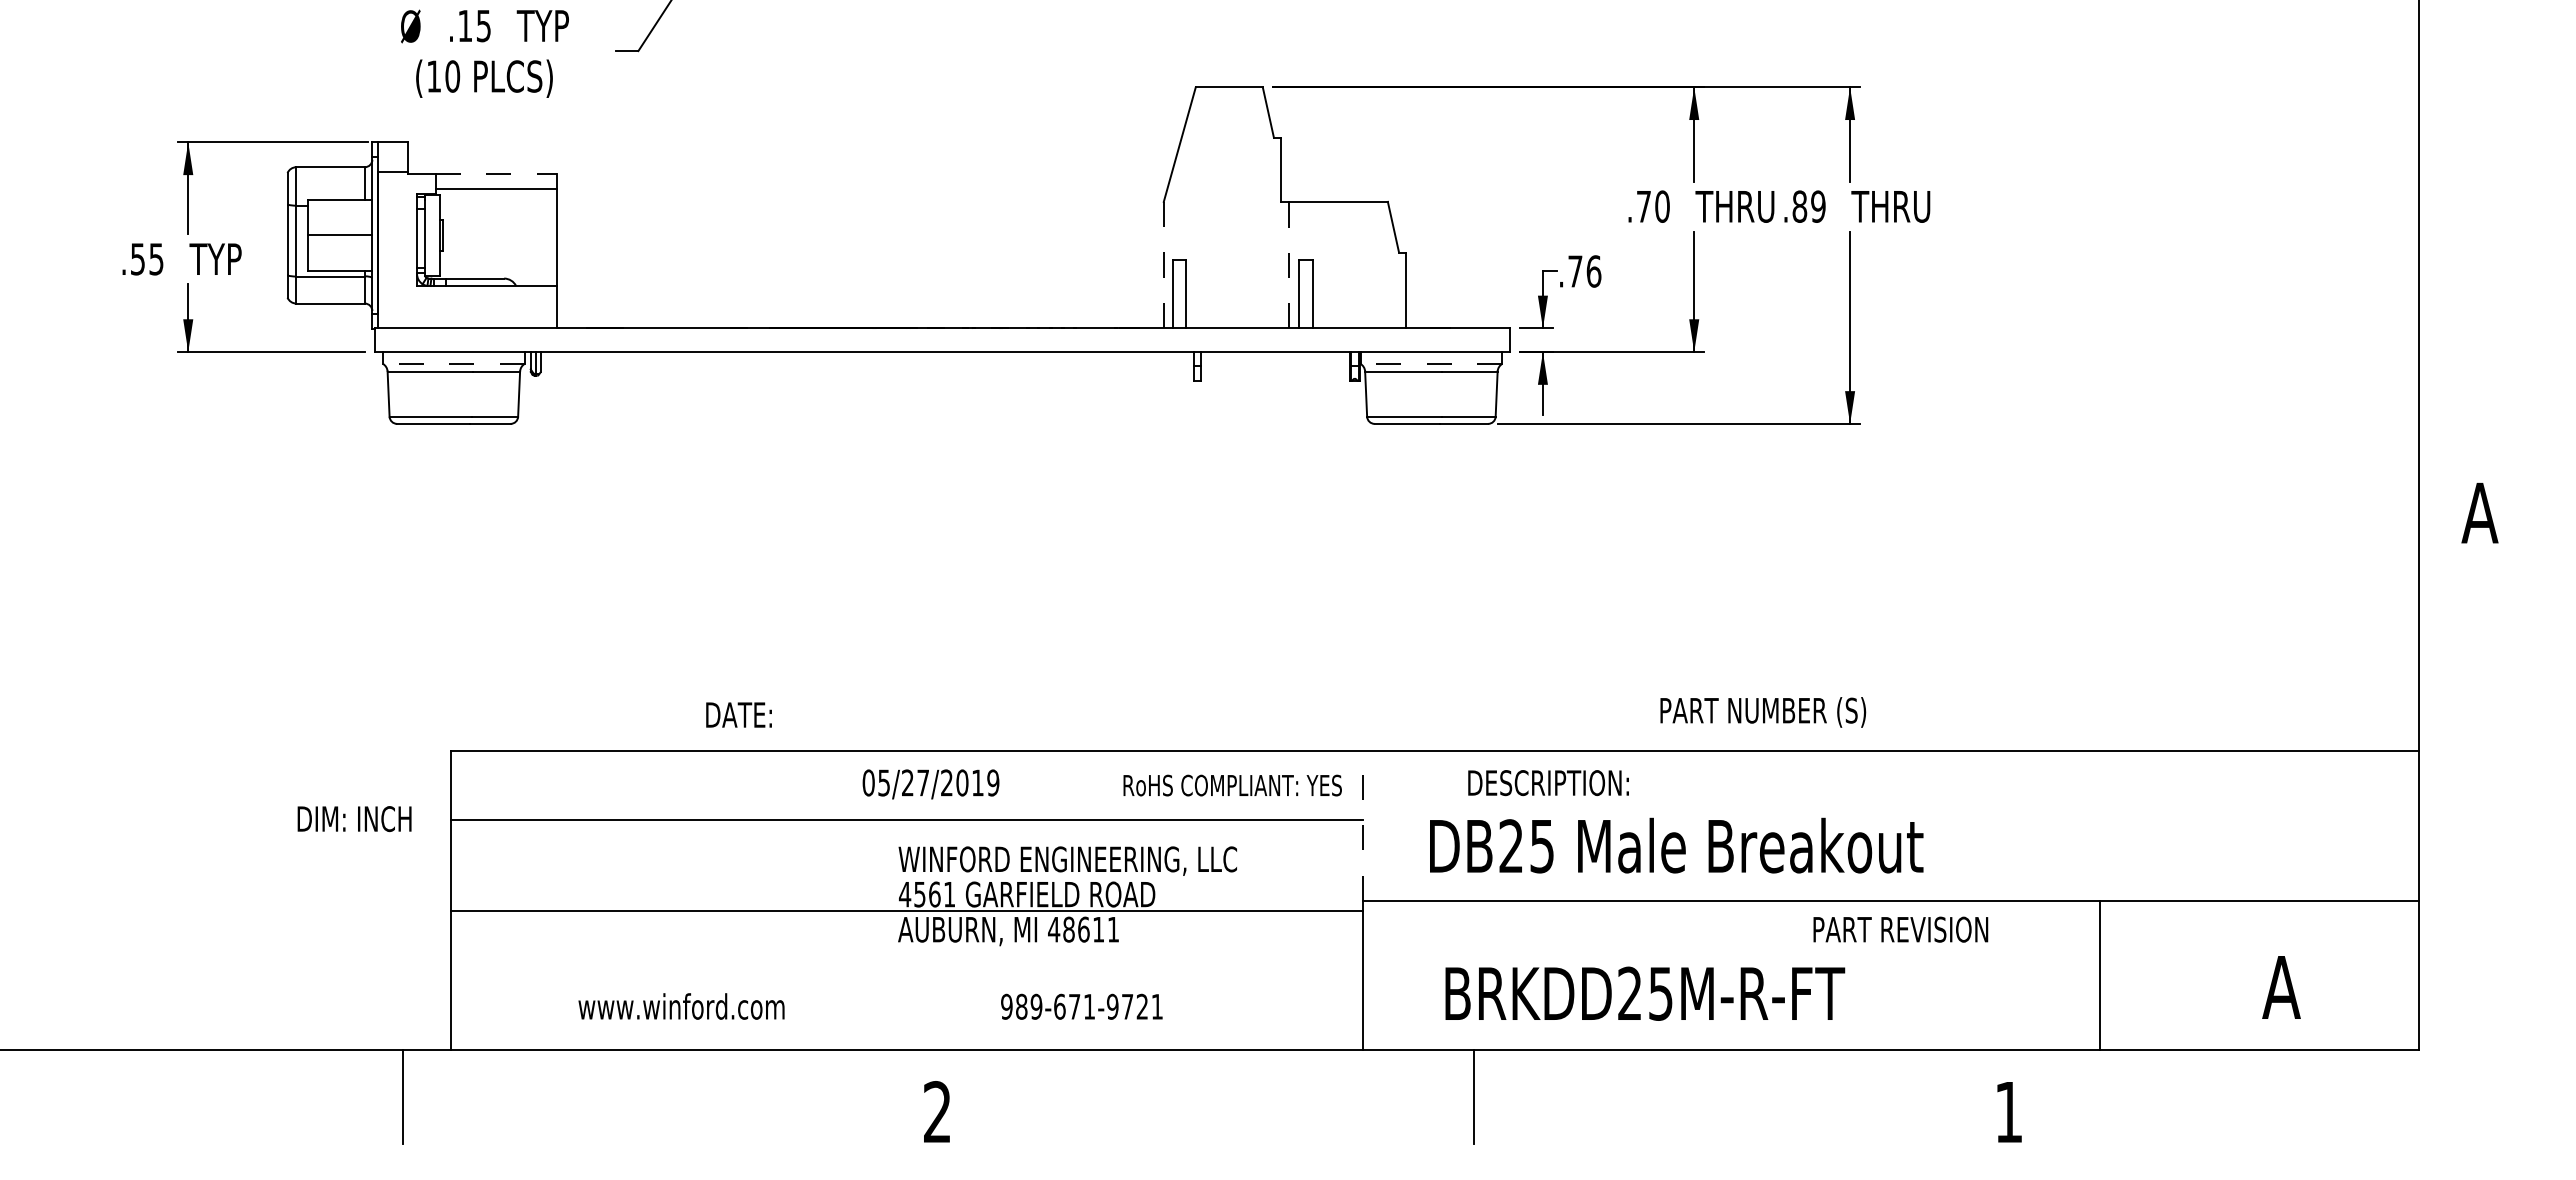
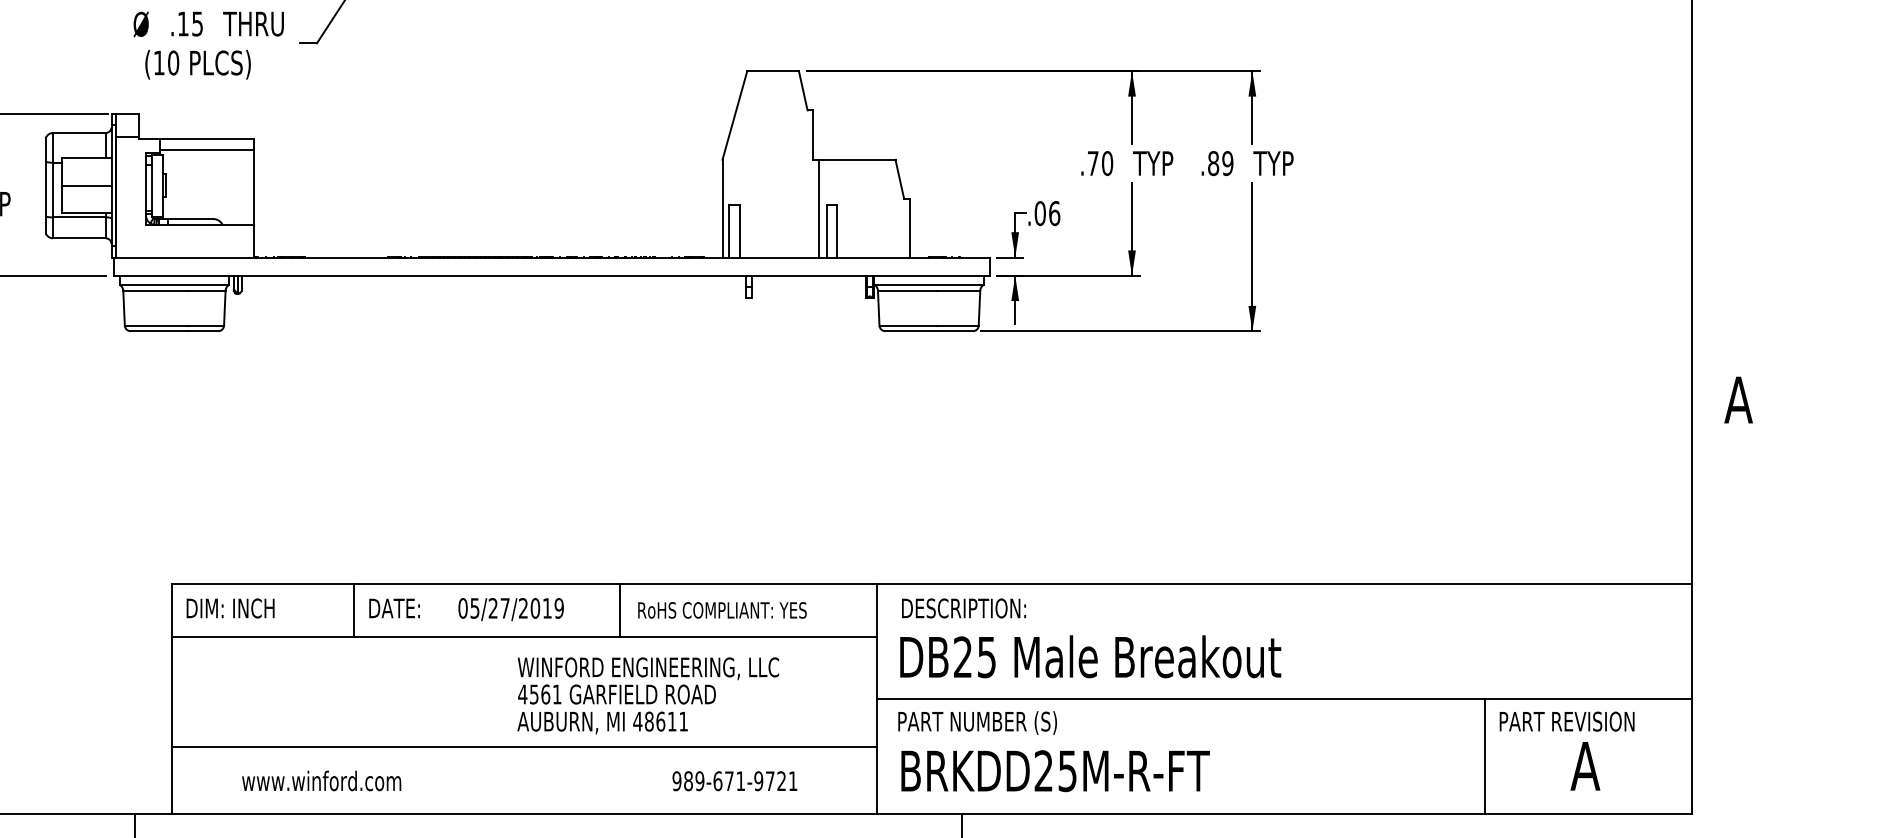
text: (564, 26) -> (259, 24), TYP -> THRU
line: (496, 174) -> (207, 138), dashed -> solid
text: (1743, 206) -> (1170, 163), THRU -> TYP
text: (1899, 206) -> (1290, 163), THRU -> TYP
line: (1288, 264) -> (818, 208), dashed -> solid
line: (1163, 265) -> (722, 208), dashed -> solid
text: (1575, 271) -> (1040, 213), .76 -> .06
line: (453, 363) -> (174, 284), dashed -> solid
line: (1431, 363) -> (929, 284), dashed -> solid
text: (1763, 712) -> (977, 723), moved
text: (738, 714) -> (394, 608), moved
text: (1548, 783) -> (963, 608), moved
line: (686, 784) -> (354, 609), added
text: (930, 784) -> (510, 609), moved
line: (1030, 784) -> (619, 609), added
text: (1232, 785) -> (722, 610), moved
text: (354, 819) -> (230, 608), moved
line: (1363, 825) -> (876, 641), dashed -> solid
text: (1676, 845) -> (1090, 656), moved
line: (906, 911) -> (523, 746), moved
text: (1900, 929) -> (1566, 721), moved
line: (2100, 974) -> (1485, 756), moved
text: (1645, 993) -> (1055, 770), moved
text: (681, 1006) -> (321, 780), moved
text: (1081, 1006) -> (734, 780), moved

